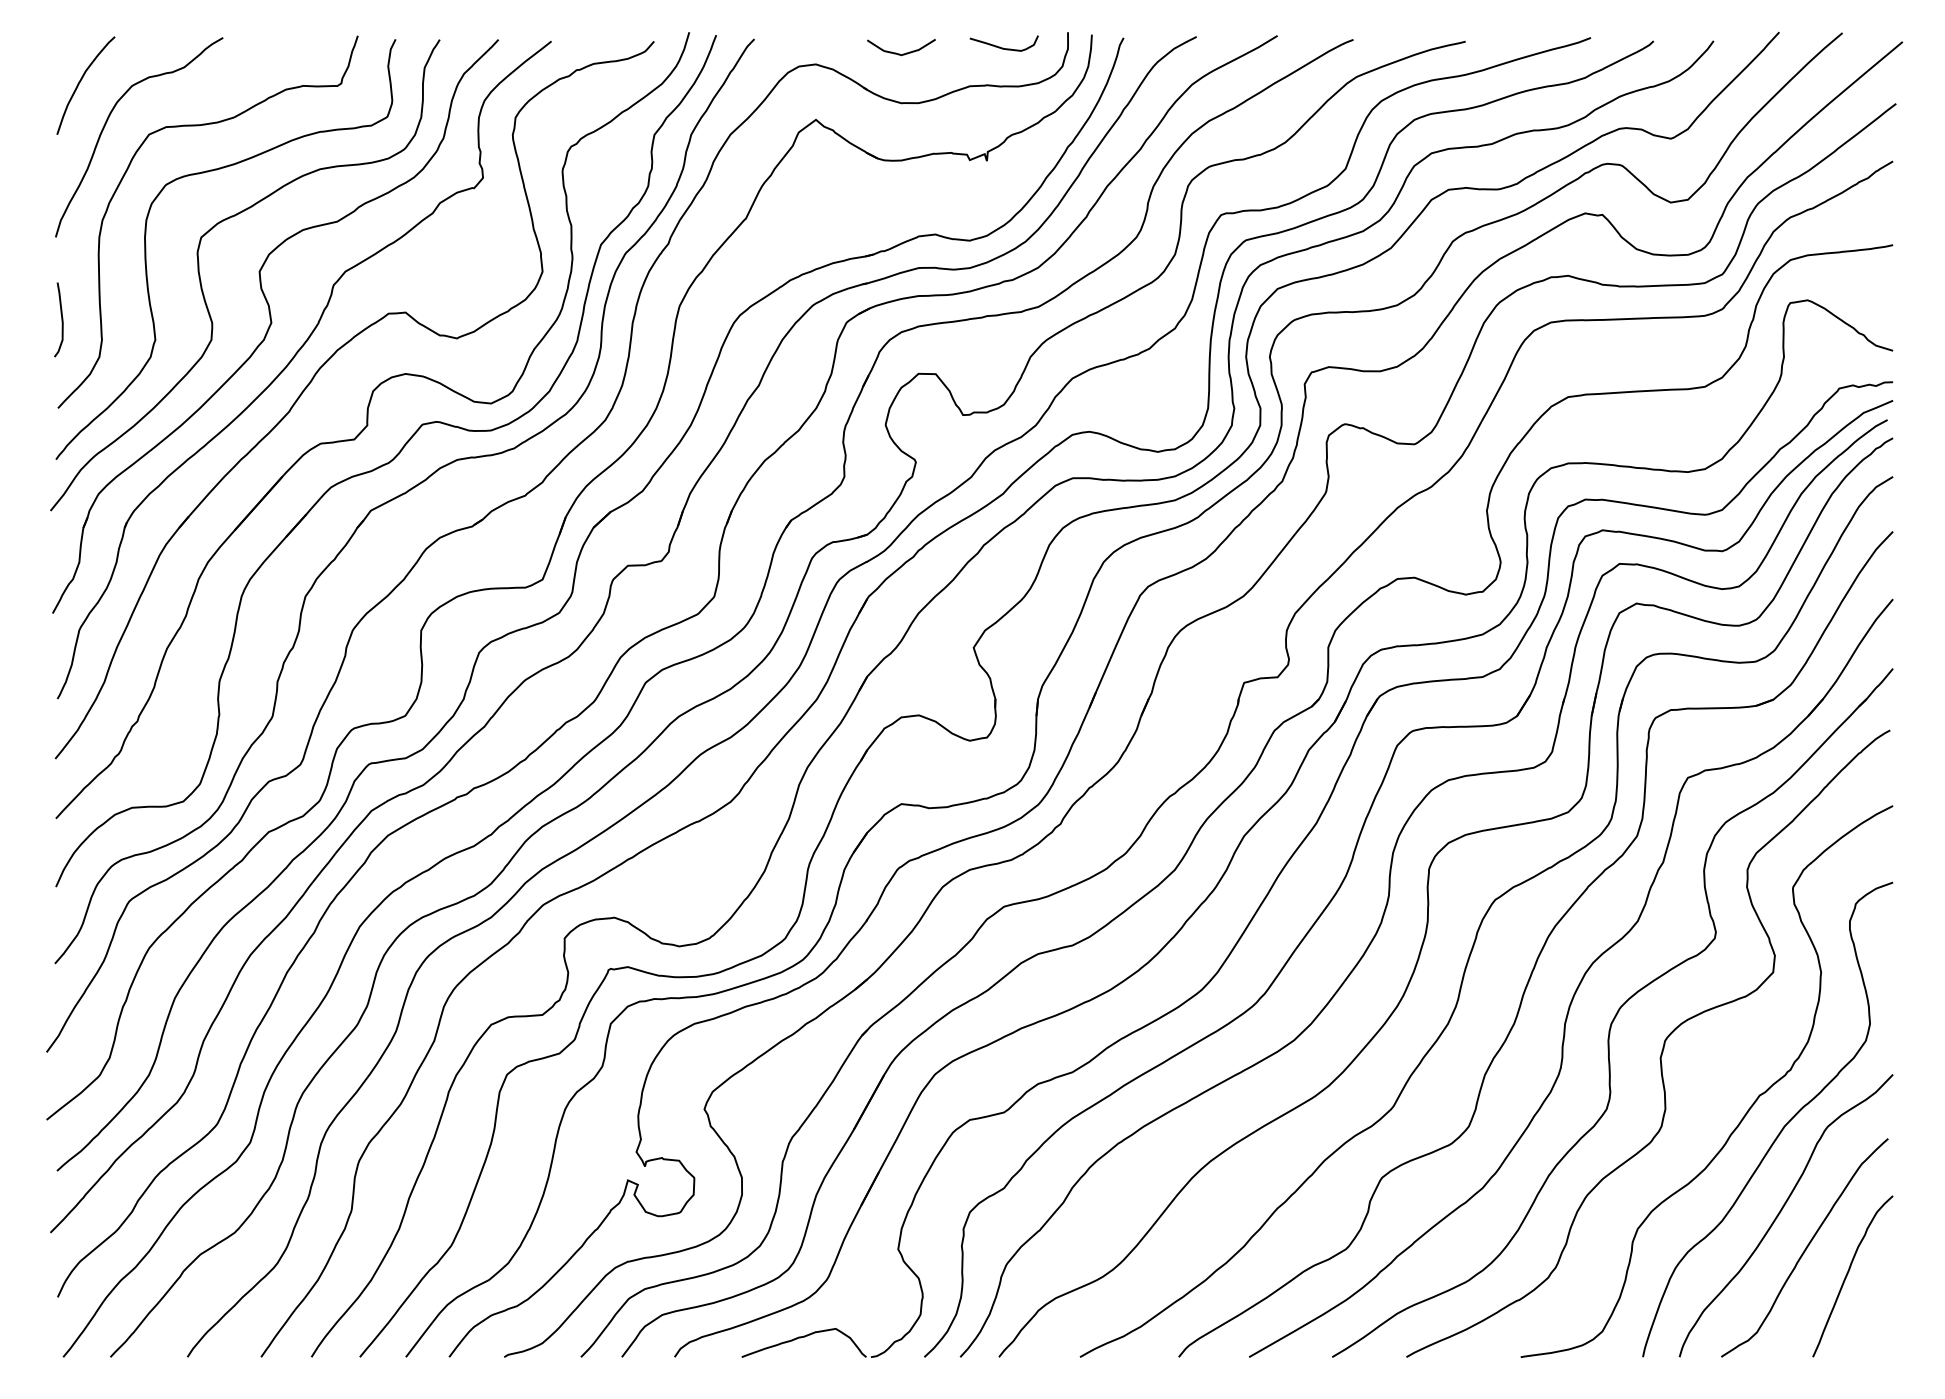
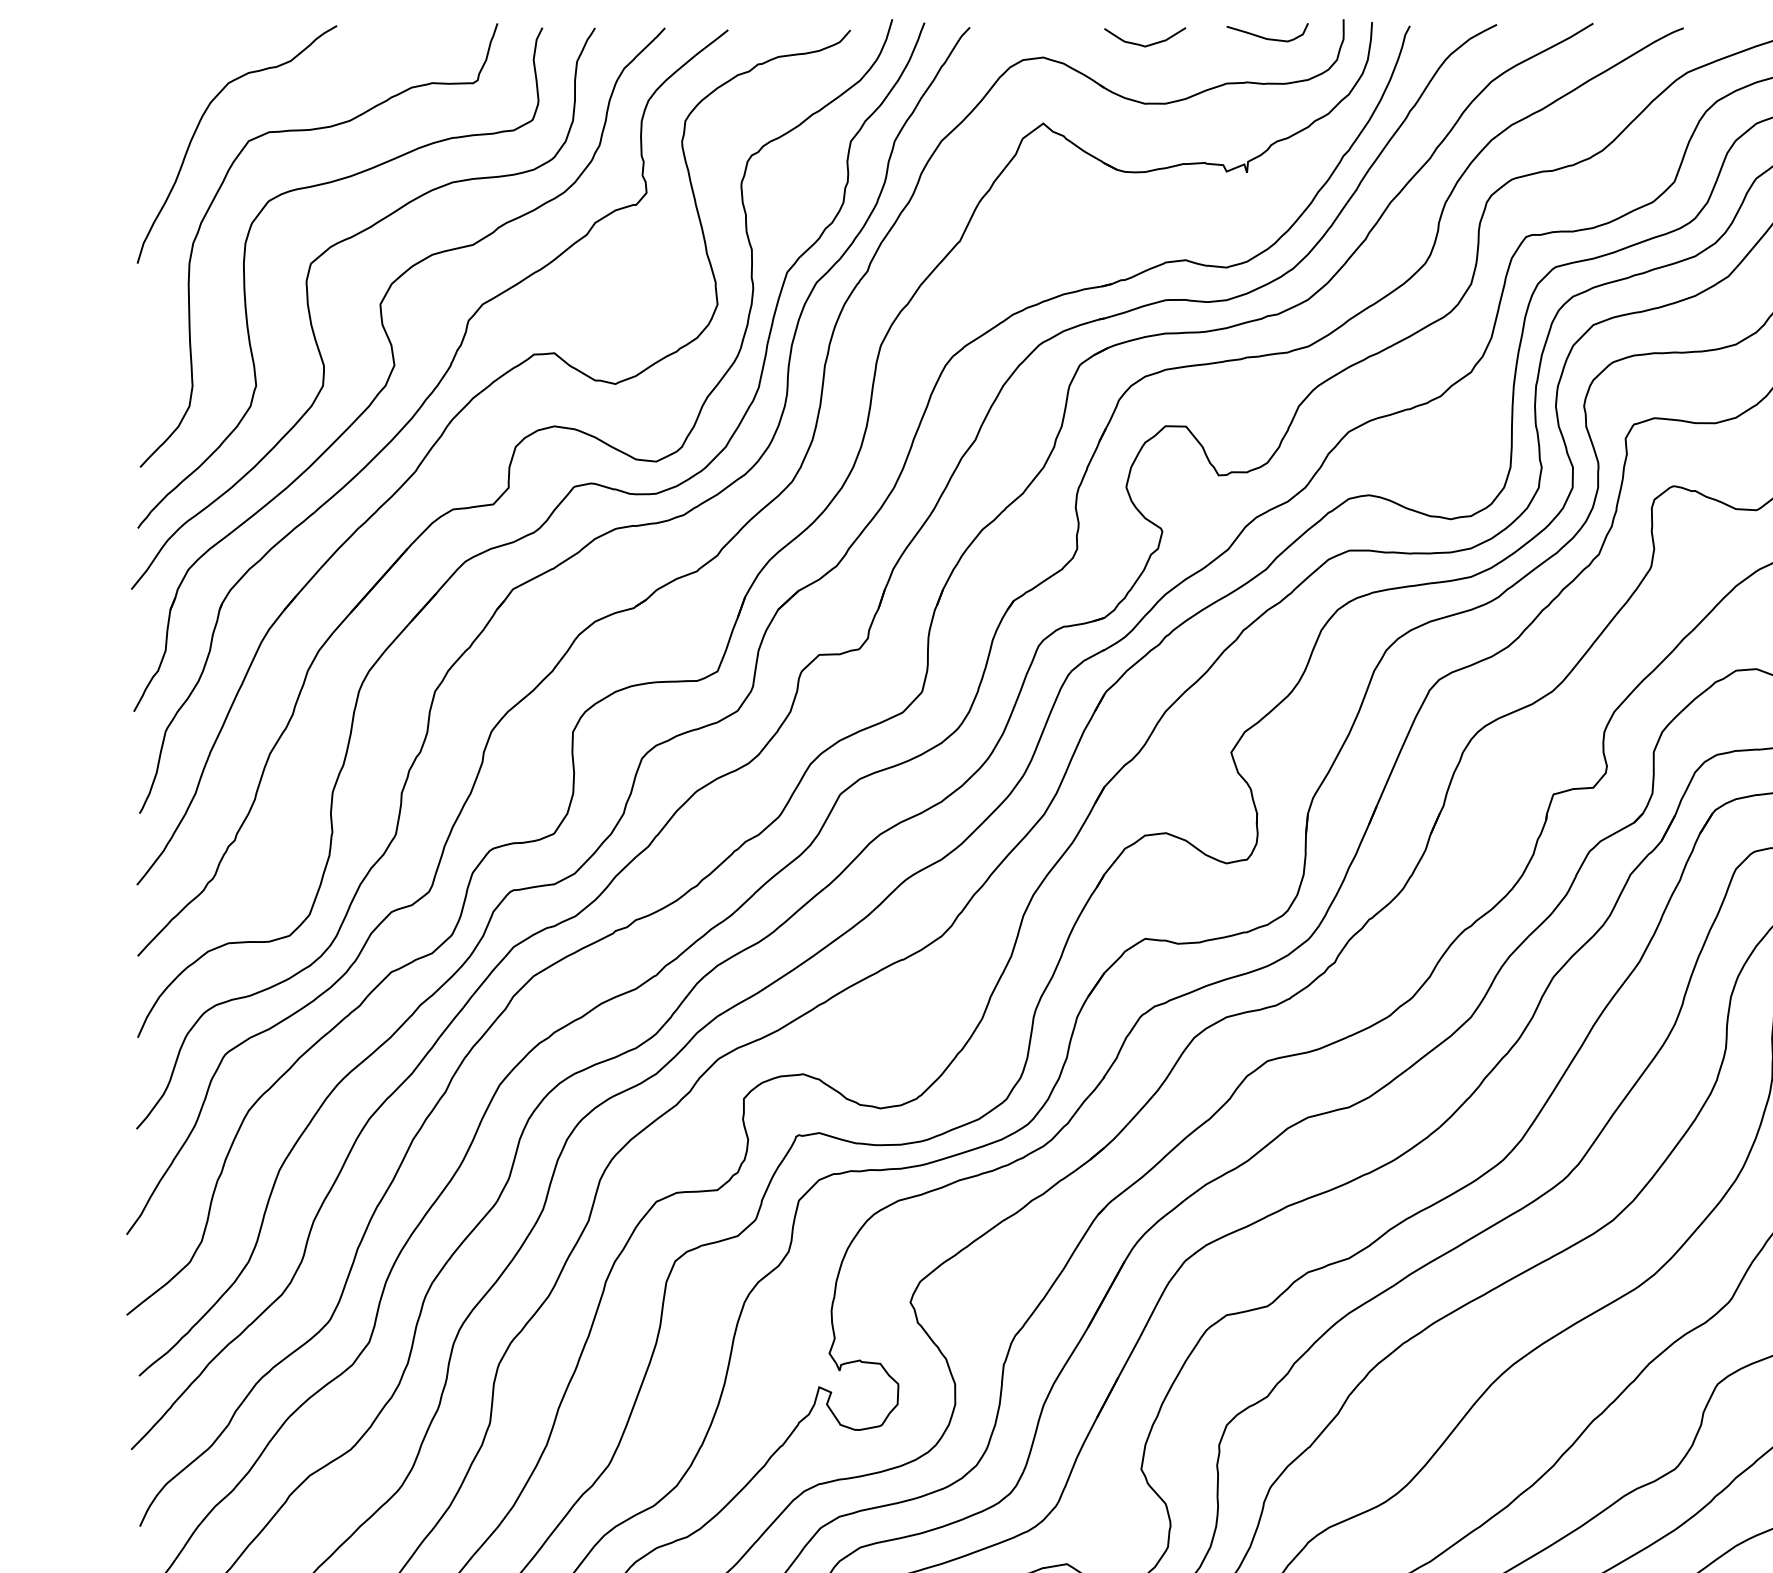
curve: (81, 81) -> (168, 77), removed
curve: (61, 319) -> (144, 361), removed

